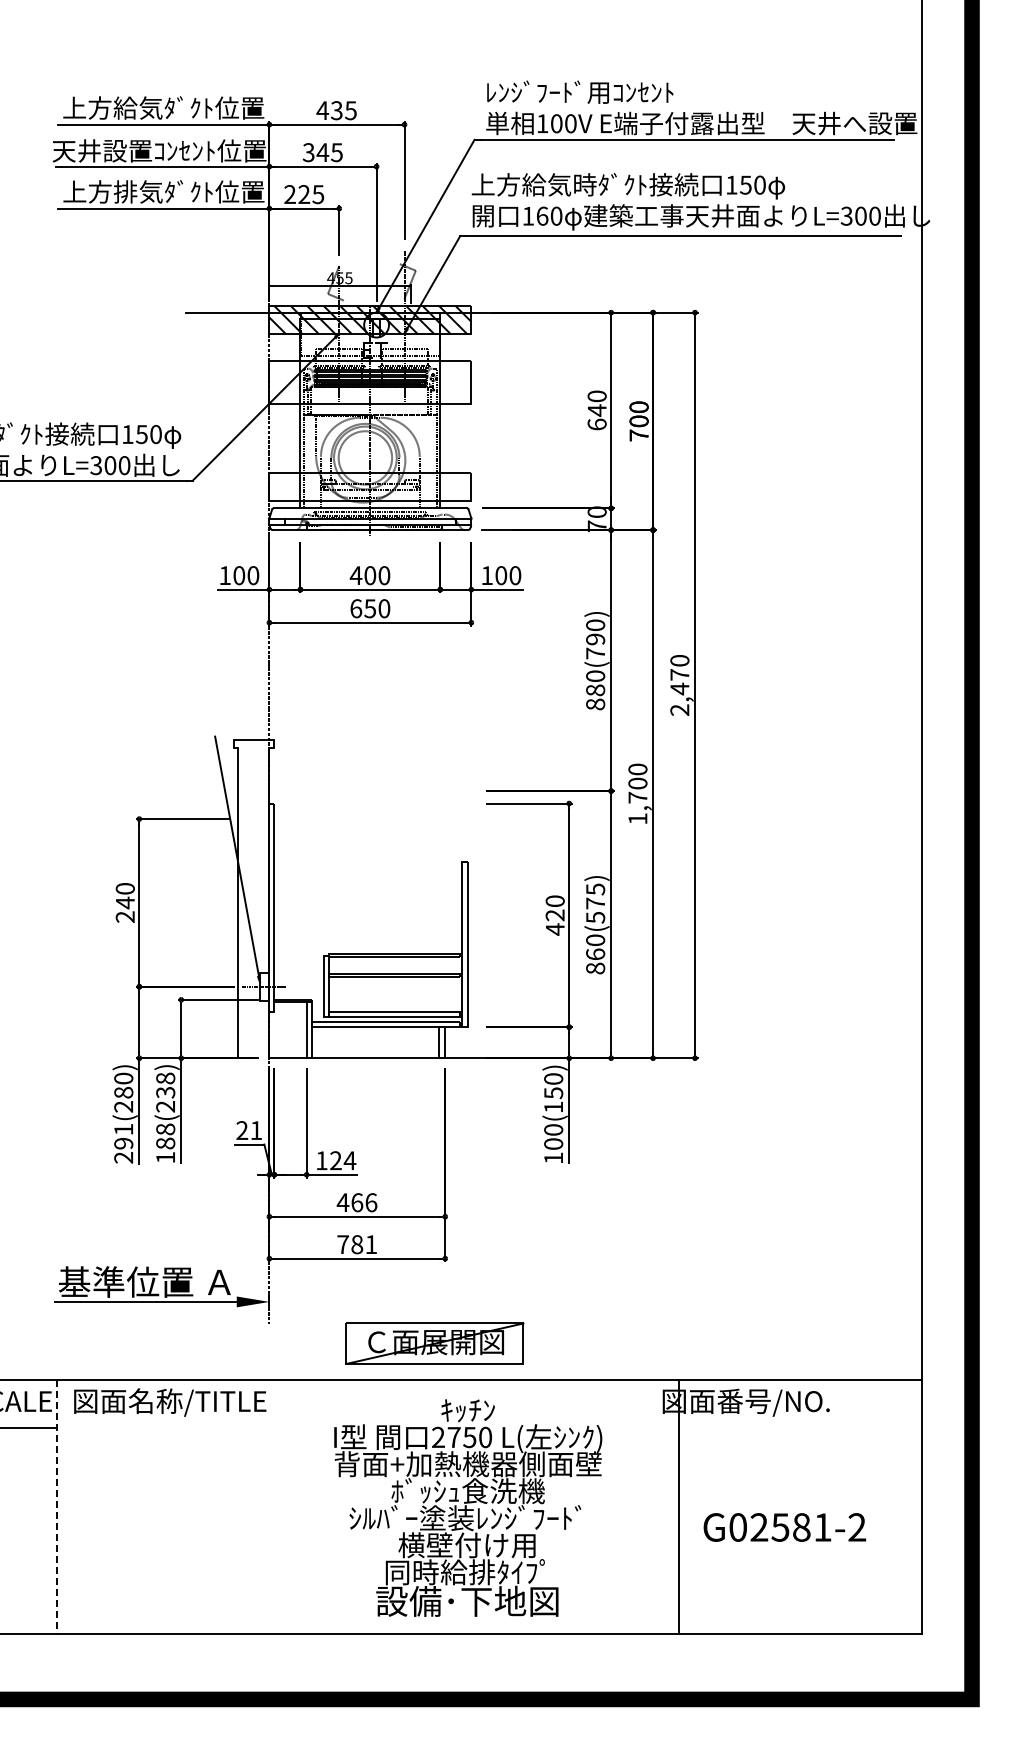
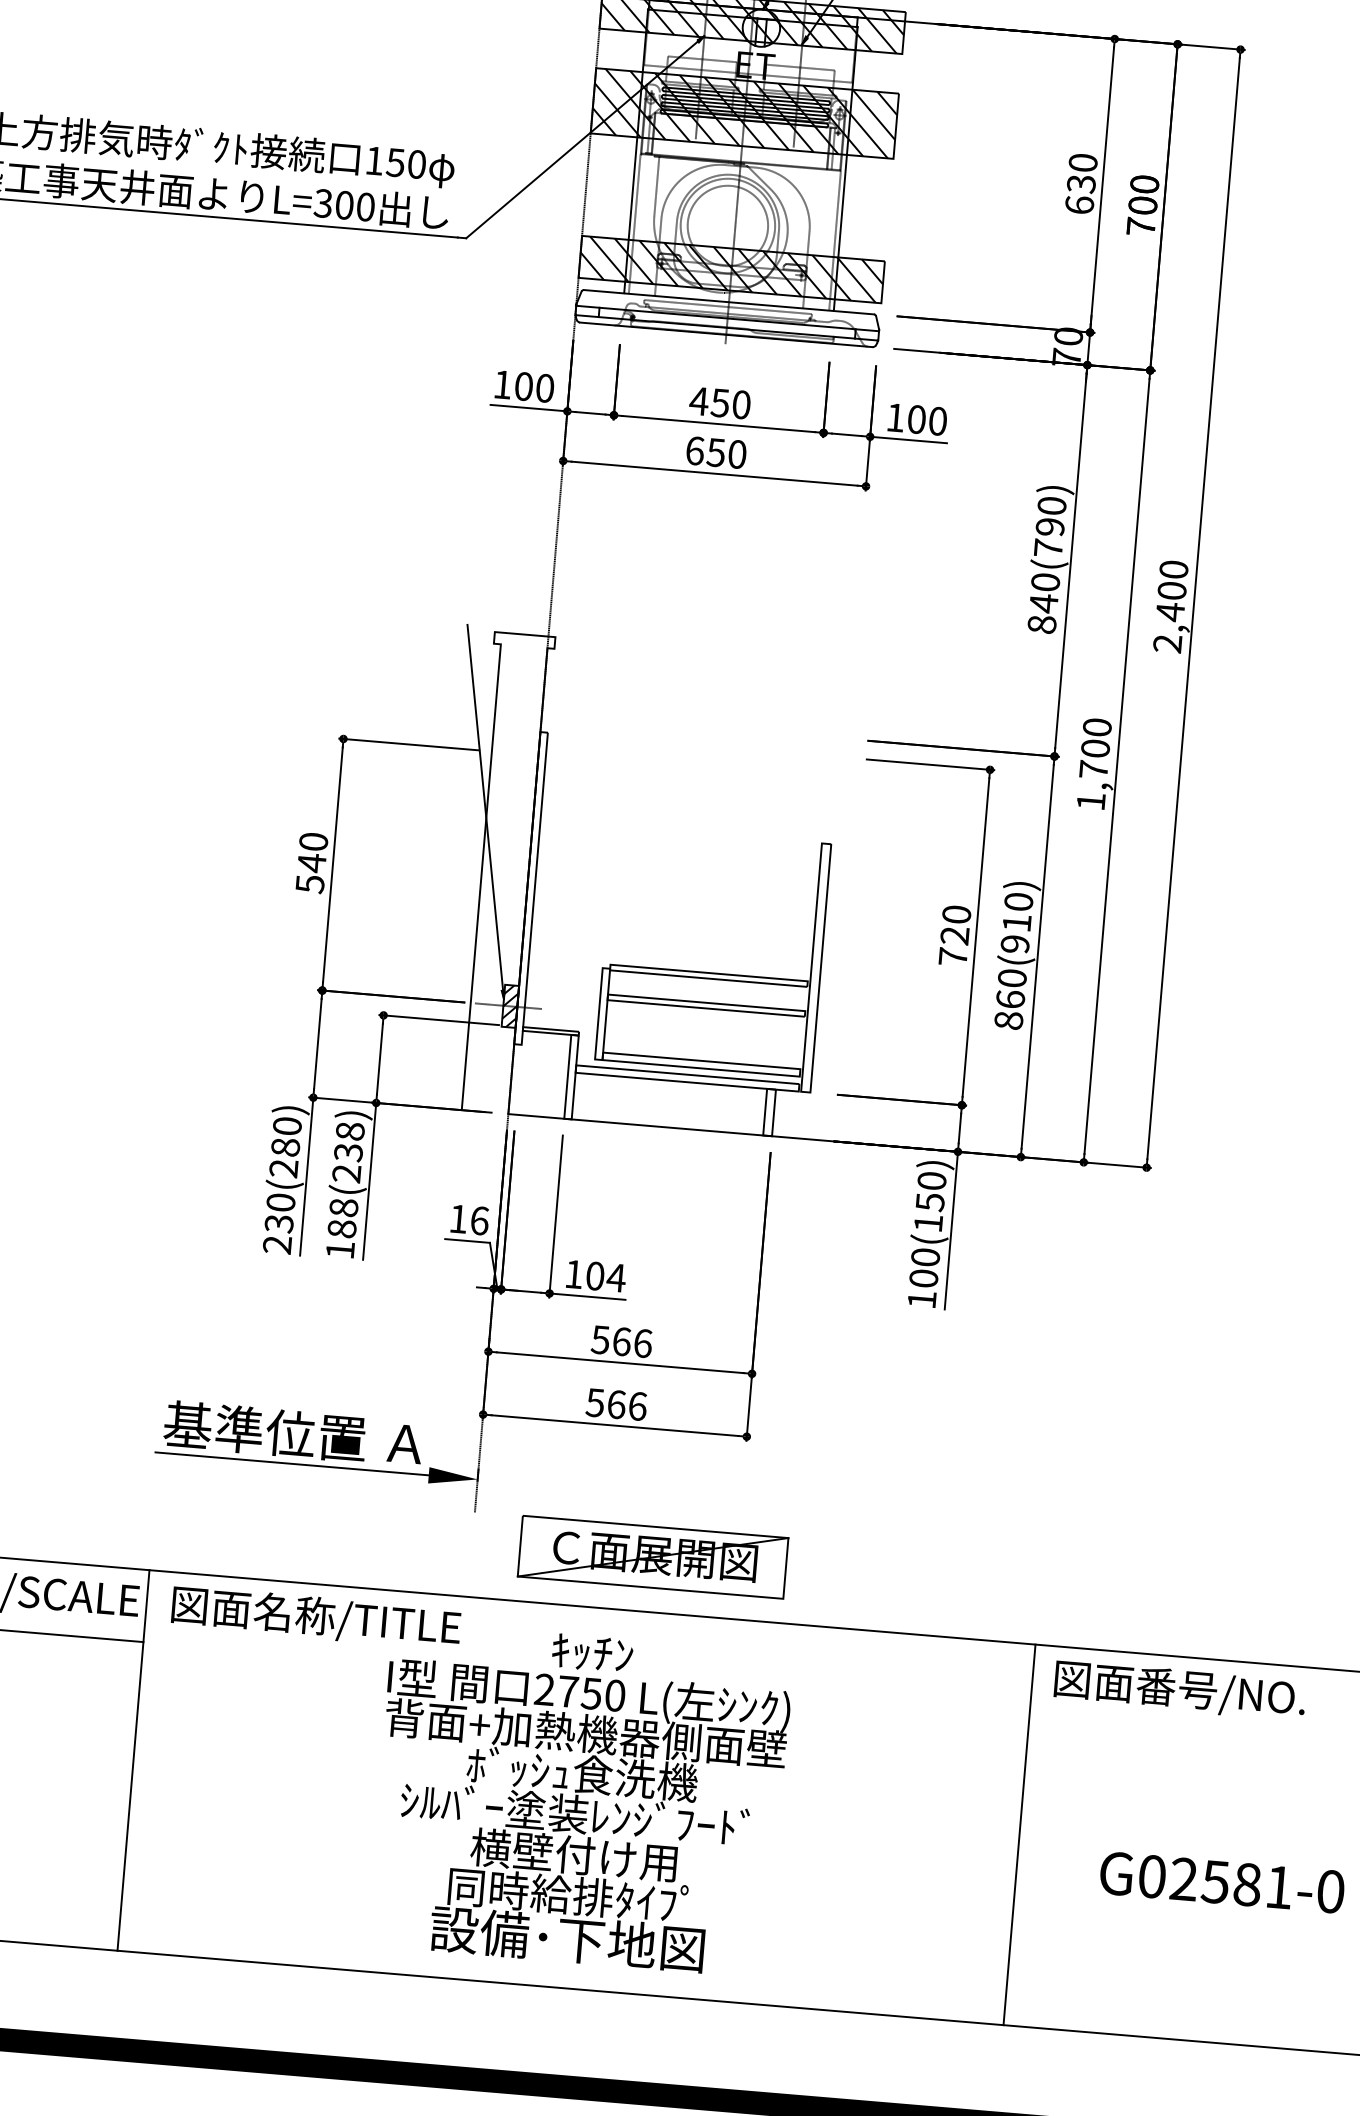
hatch: (370, 382) -> (745, 113), added
text: (596, 410) -> (1080, 183), 640 -> 630
hatch: (370, 486) -> (731, 269), added
text: (370, 575) -> (720, 402), 400 -> 450
text: (679, 674) -> (1171, 590), 2,470 -> 2,400
text: (595, 690) -> (1043, 603), 880(790) -> 840(790)
text: (595, 903) -> (1016, 923), 860(575) -> 860(910)
text: (124, 917) -> (308, 884), 240 -> 540
text: (555, 929) -> (953, 957), 420 -> 720
hatch: (264, 986) -> (510, 1005), added
text: (249, 1130) -> (469, 1219), 21 -> 16
text: (123, 1136) -> (279, 1213), 291(280) -> 230(280)
text: (335, 1160) -> (594, 1275), 124 -> 104
text: (342, 1202) -> (599, 1339), 466 -> 566
text: (357, 1244) -> (617, 1404), 781 -> 566
part: (434, 1343) -> (652, 1556), moved
line: (57, 1507) -> (134, 1761), dashed -> solid
text: (468, 1507) -> (580, 1798), moved
line: (678, 1507) -> (1018, 1835), moved
text: (857, 1527) -> (1331, 1891), G02581-2 -> G02581-0

